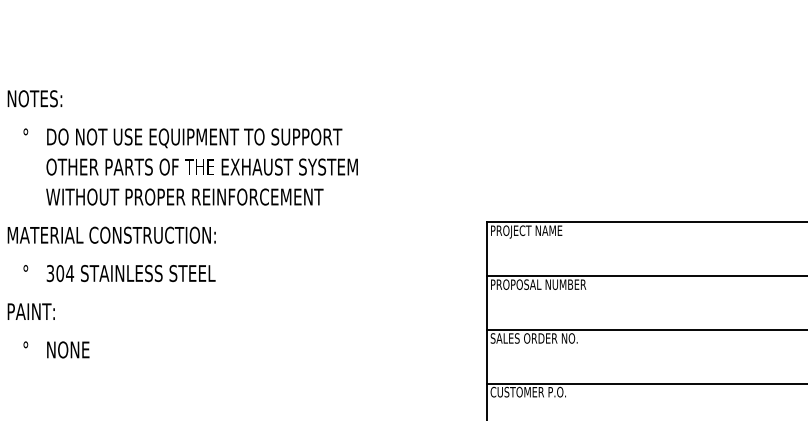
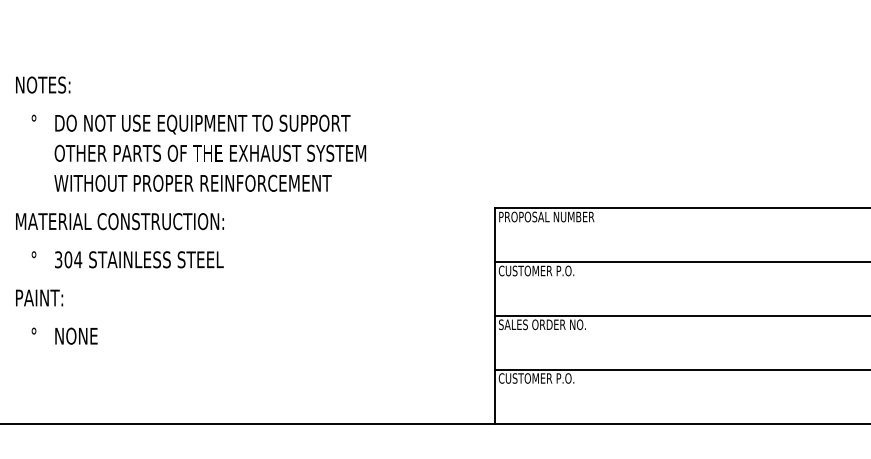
text: (547, 231) -> (555, 217), PROJECT NAME -> PROPOSAL NUMBER
text: (538, 284) -> (546, 270), PROPOSAL NUMBER -> CUSTOMER P.O.

